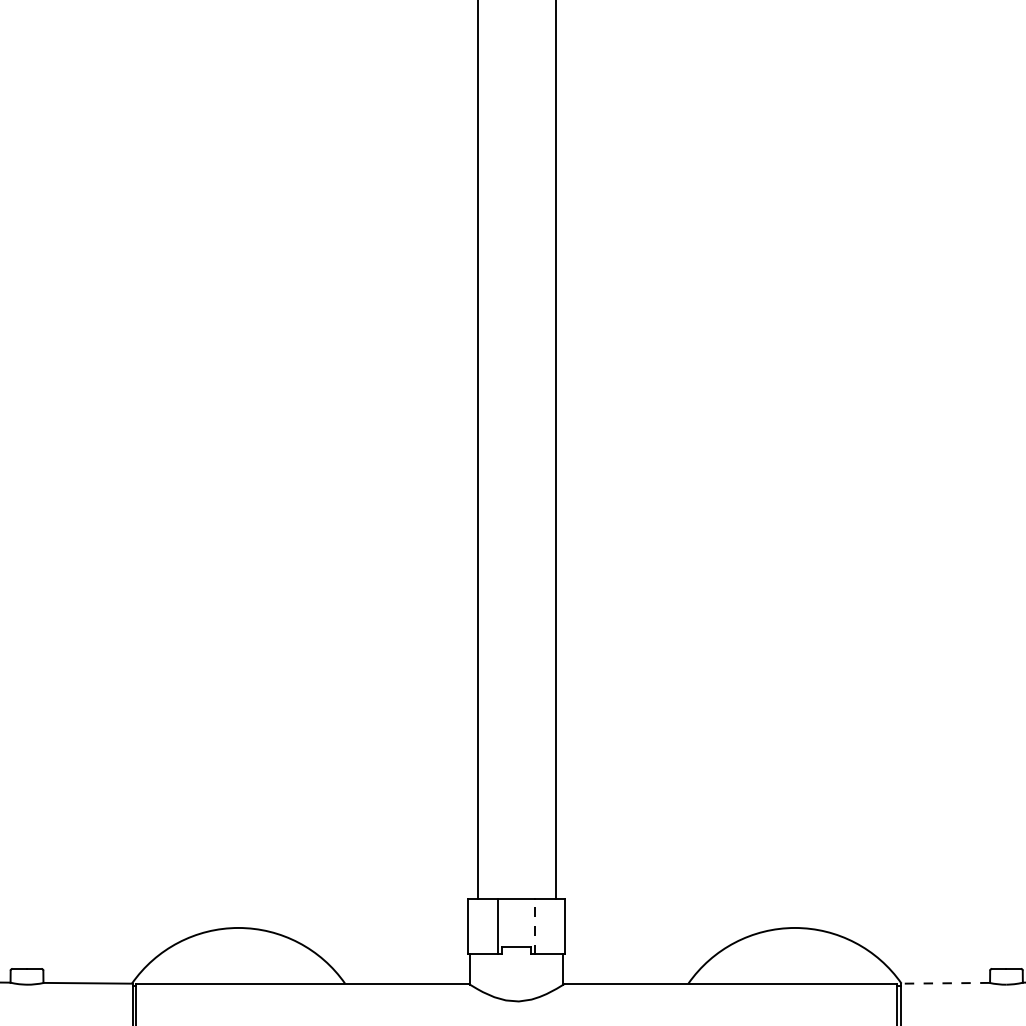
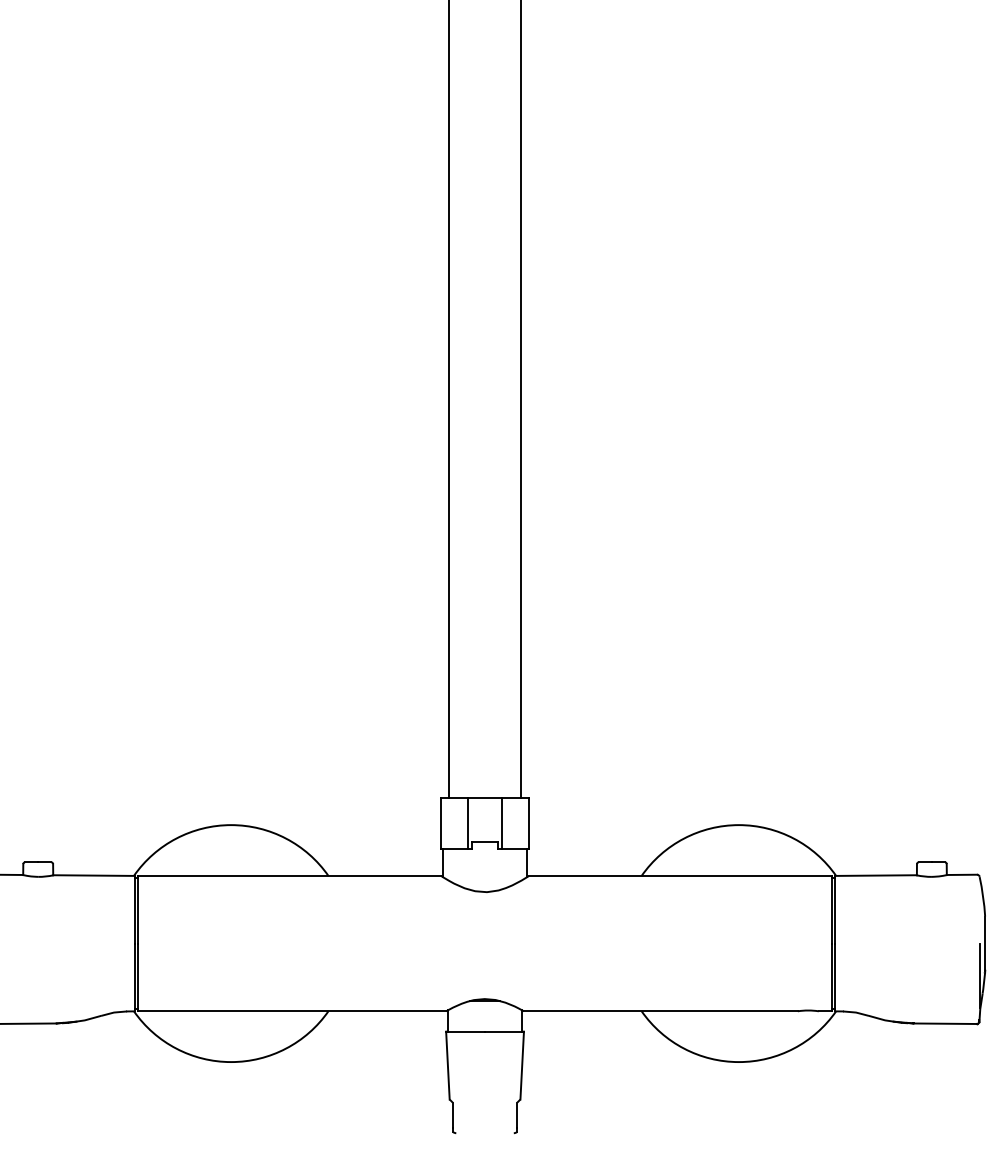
line: (535, 926) -> (502, 823), dashed -> solid
line: (944, 983) -> (875, 875), dashed -> solid

